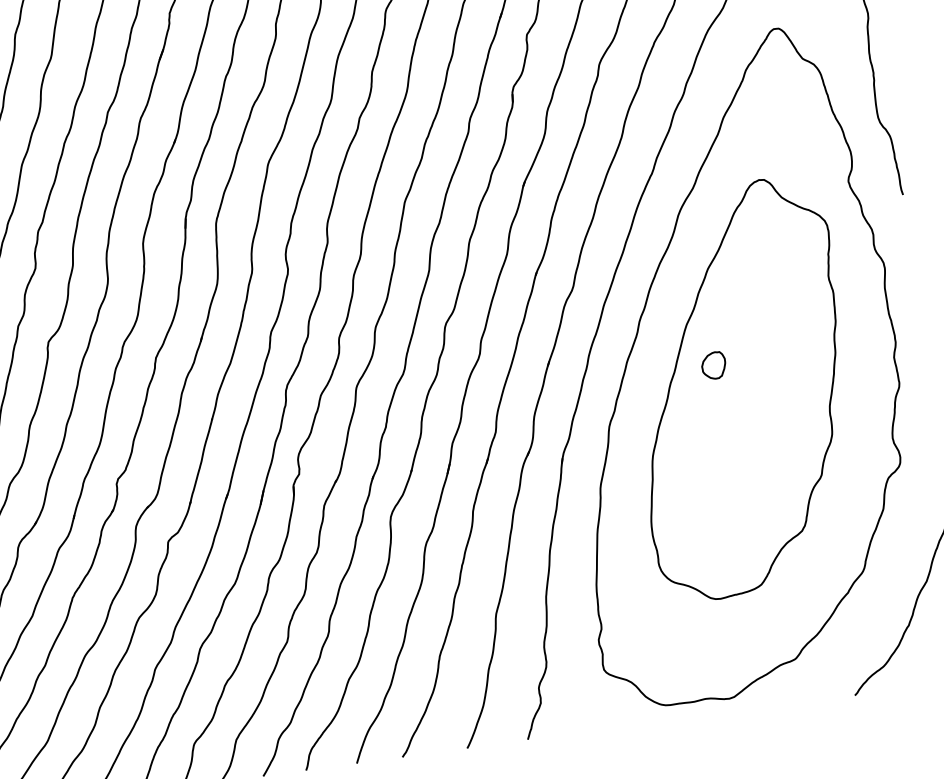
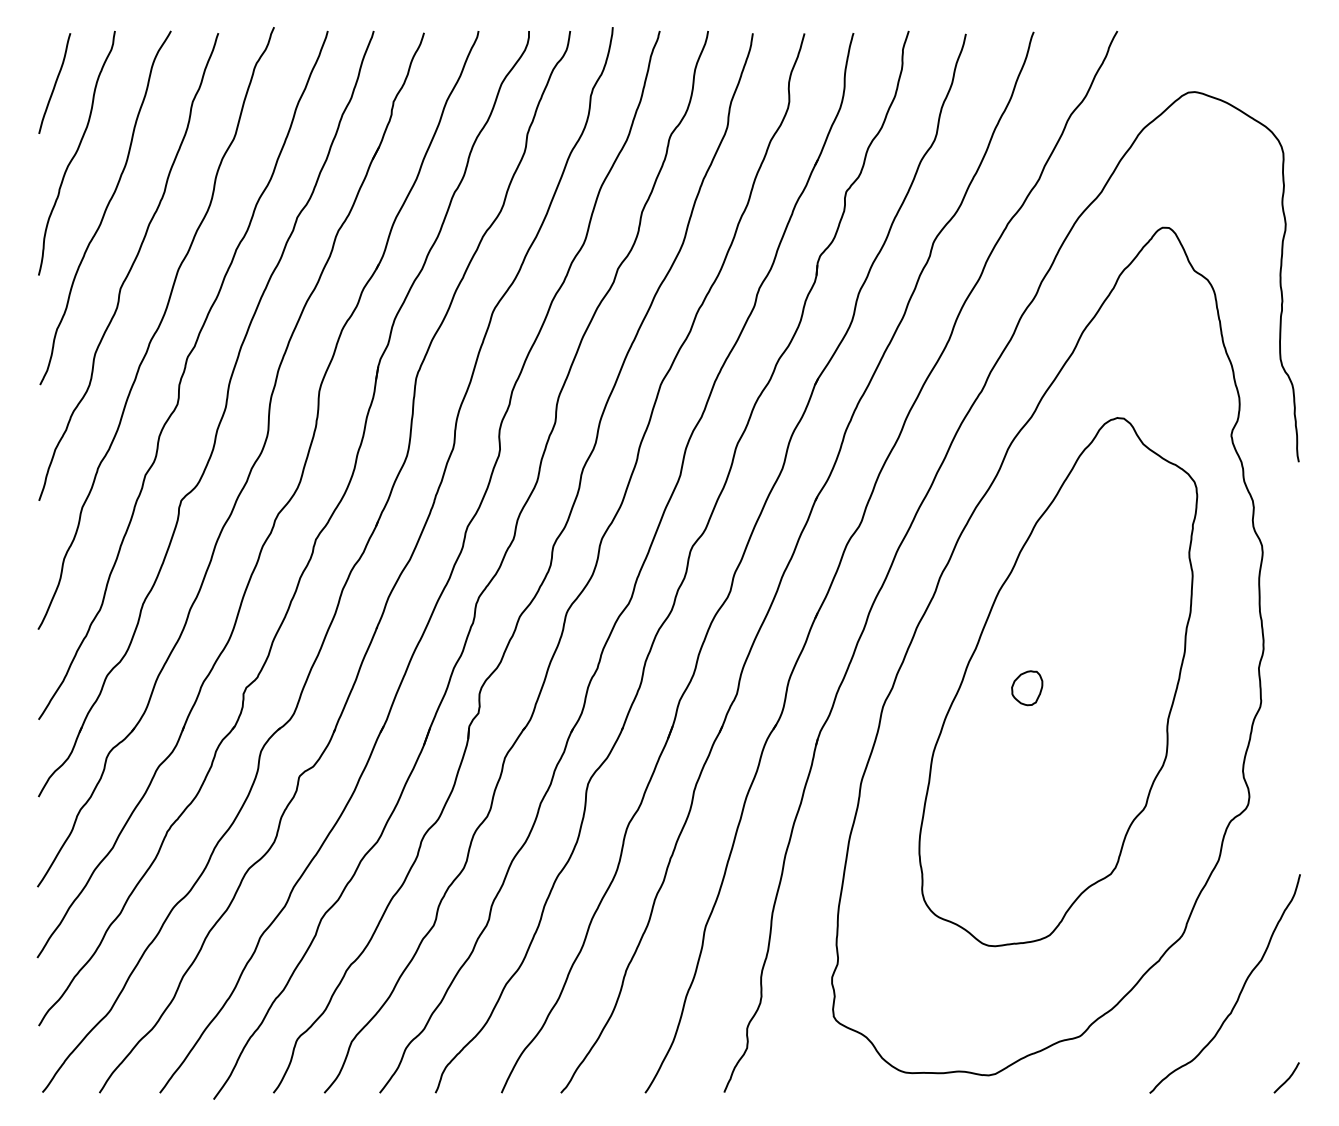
part: (714, 365) -> (1027, 688), moved

